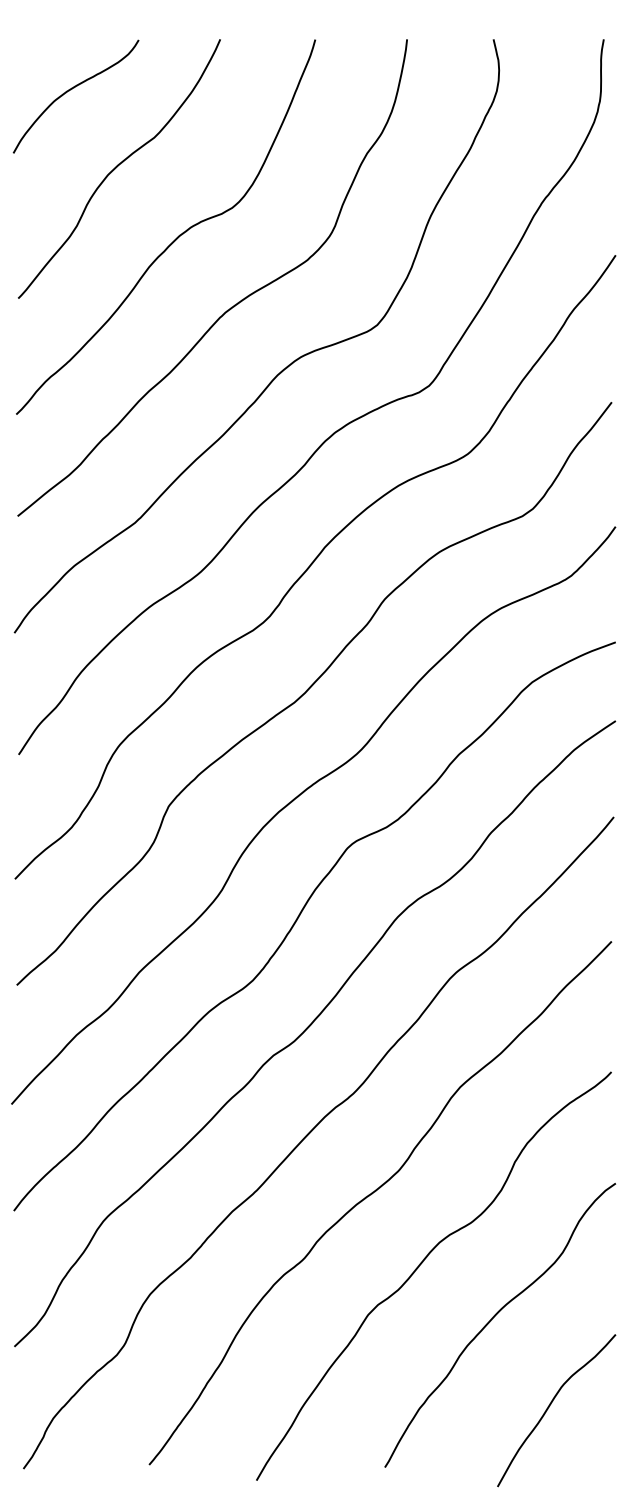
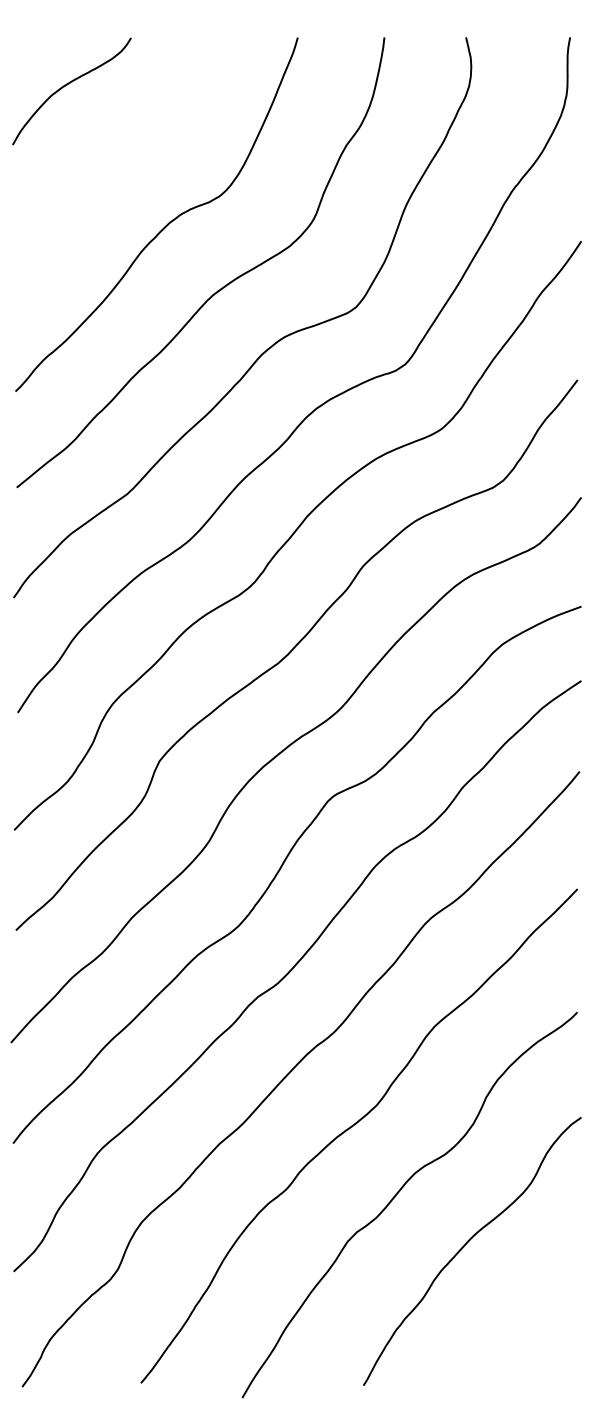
curve: (118, 166) -> (111, 157), removed
curve: (550, 1406) -> (519, 1328), removed

